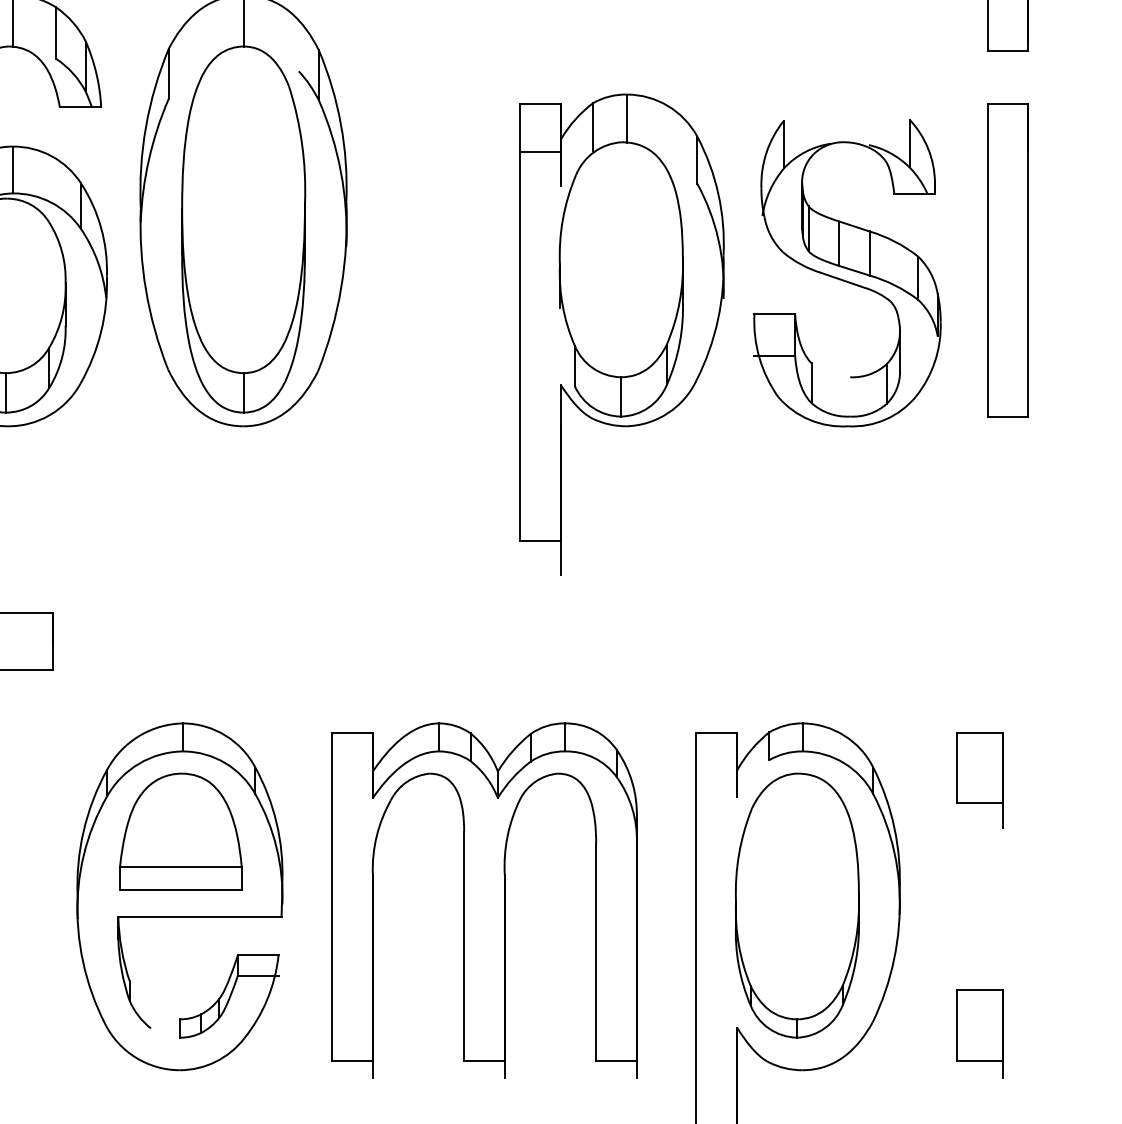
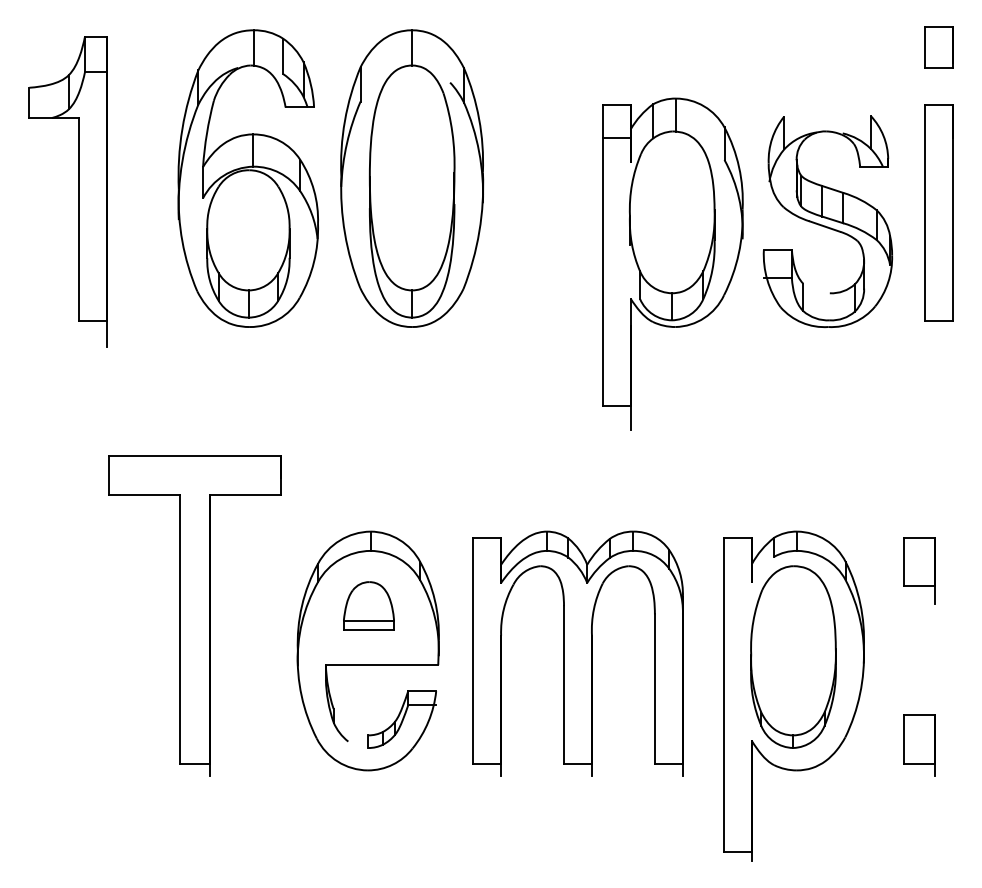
part: (180, 830) -> (368, 605), size x0.6

